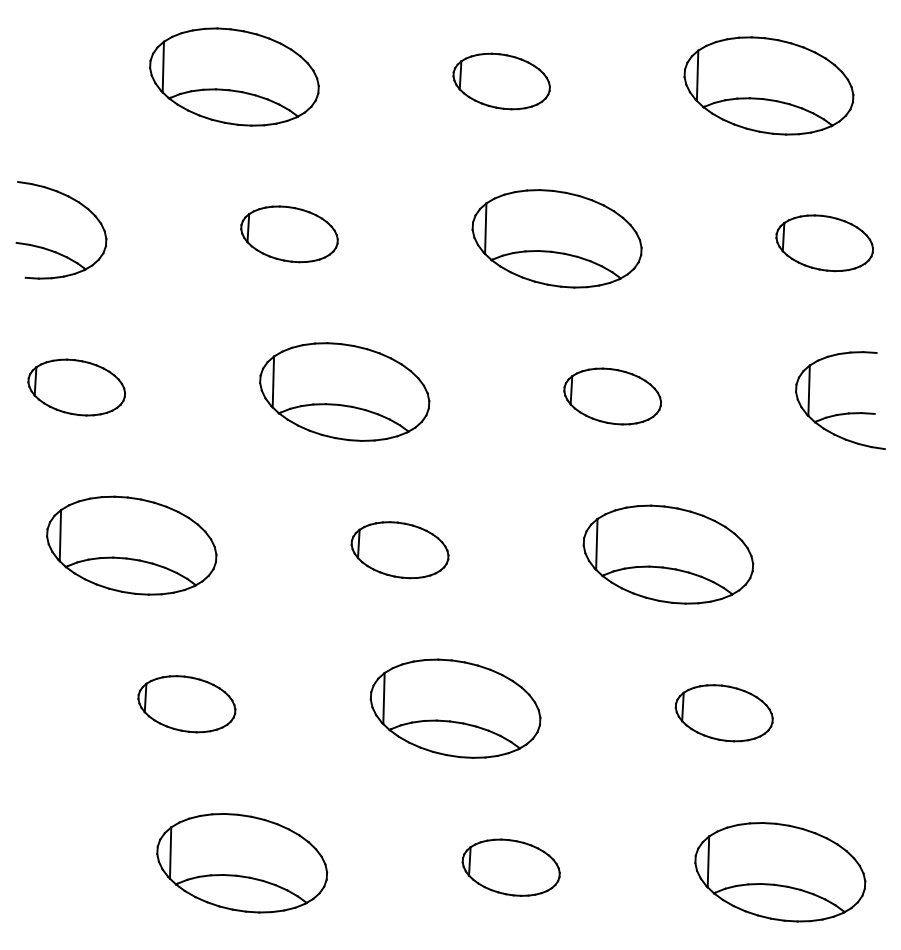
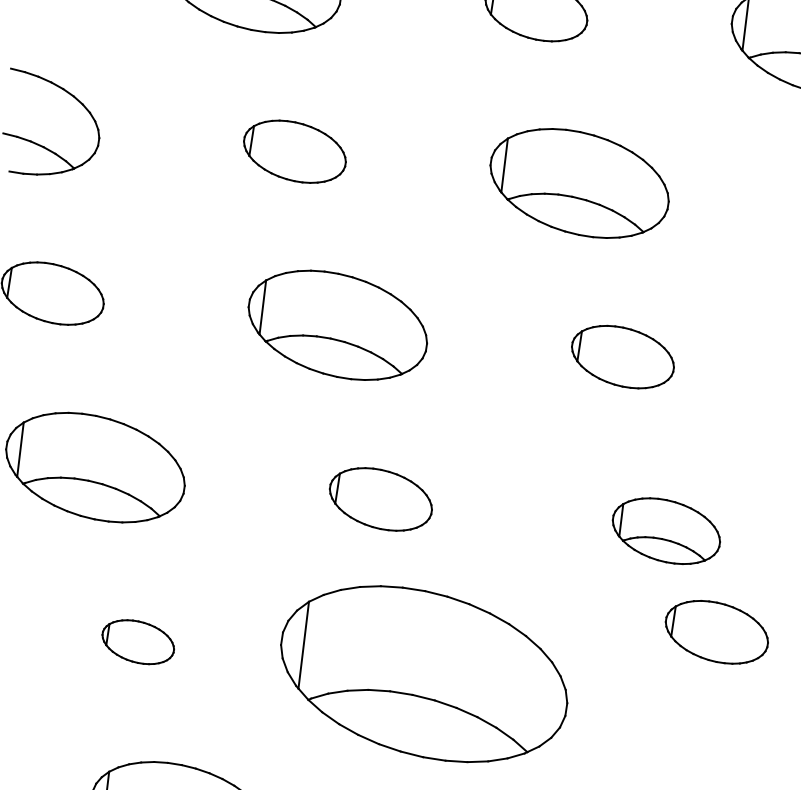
part: (668, 554) -> (666, 531), size x0.6
part: (186, 704) -> (137, 642), size x0.7
part: (455, 708) -> (424, 673), size x1.6
part: (723, 713) -> (716, 632), moved

